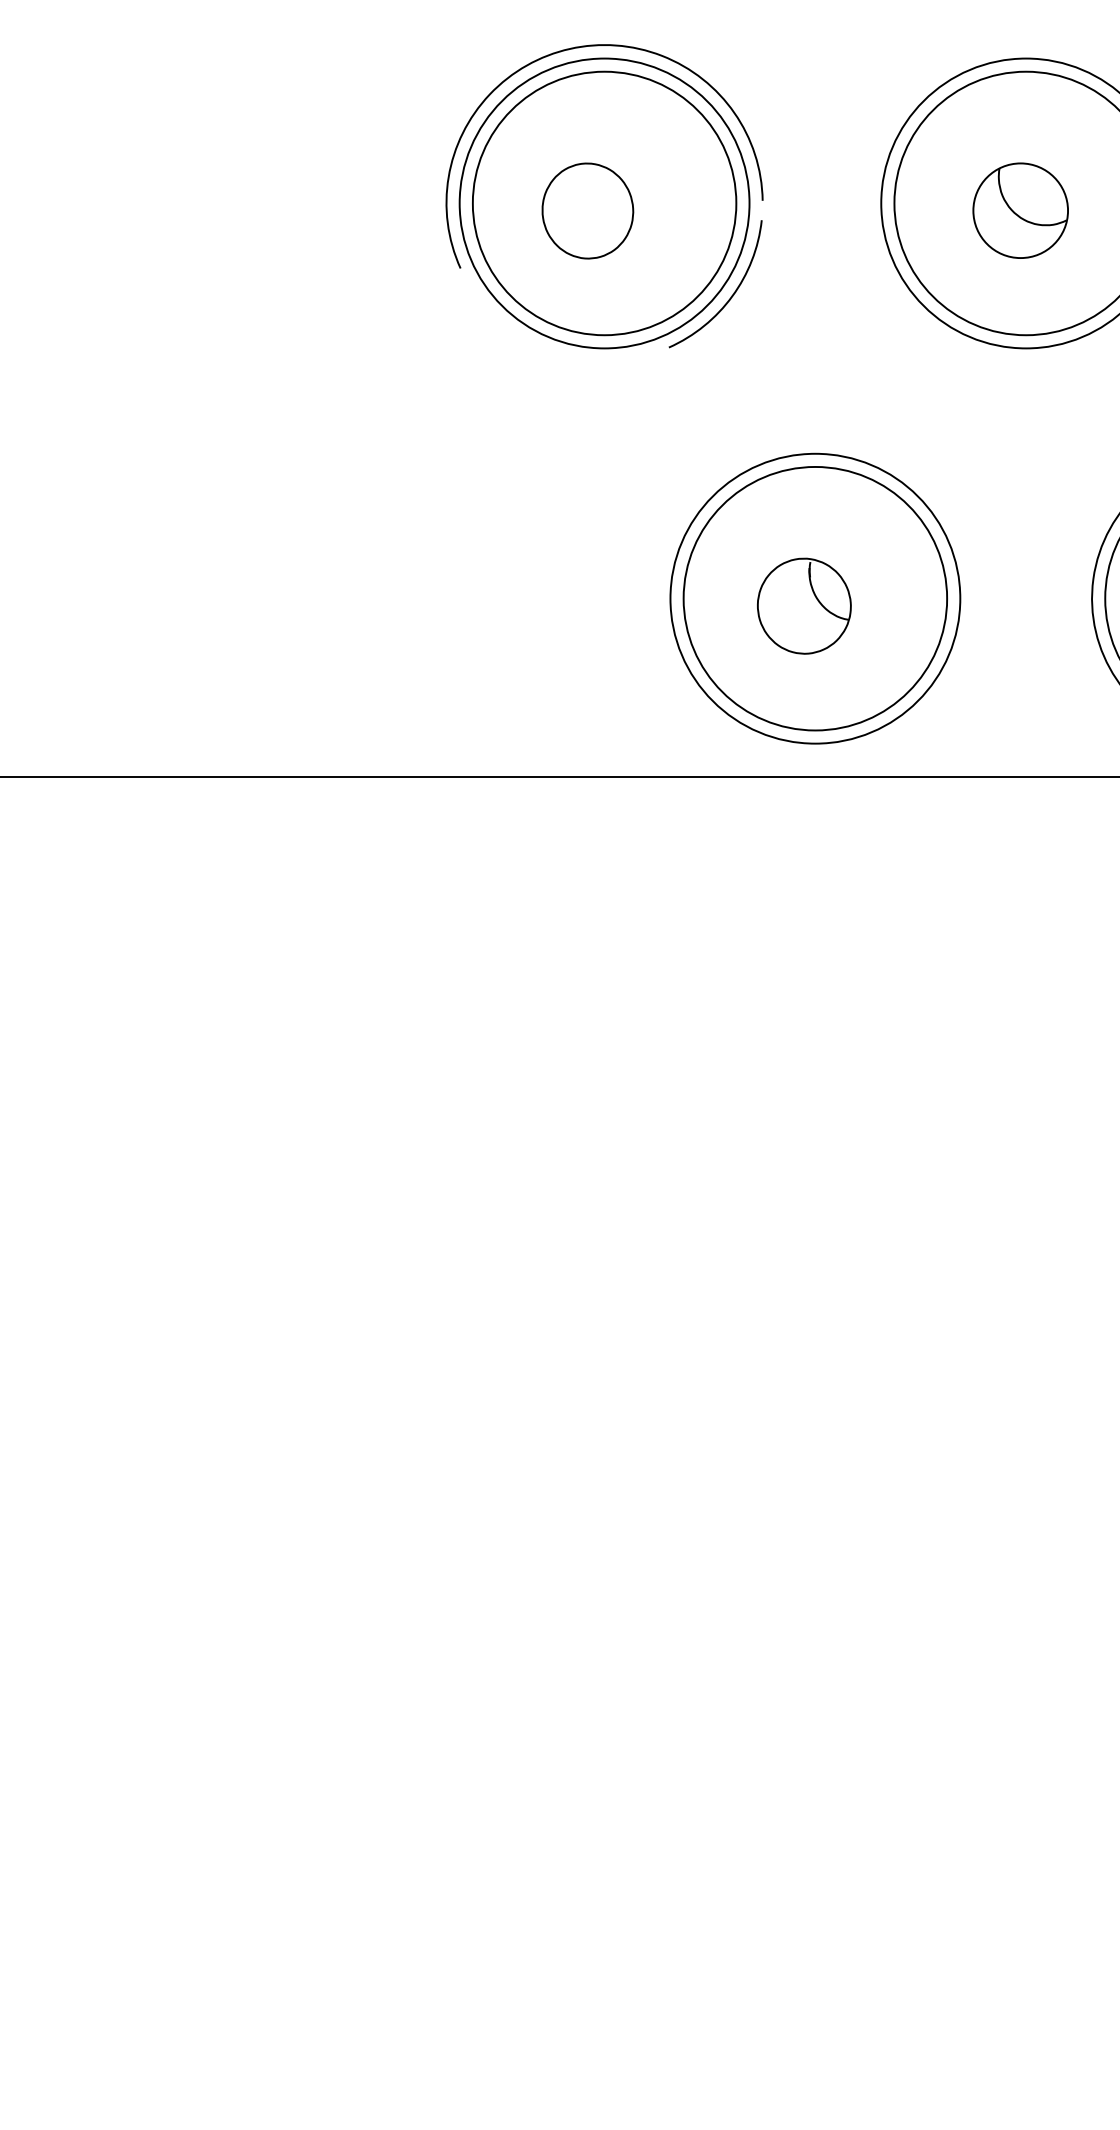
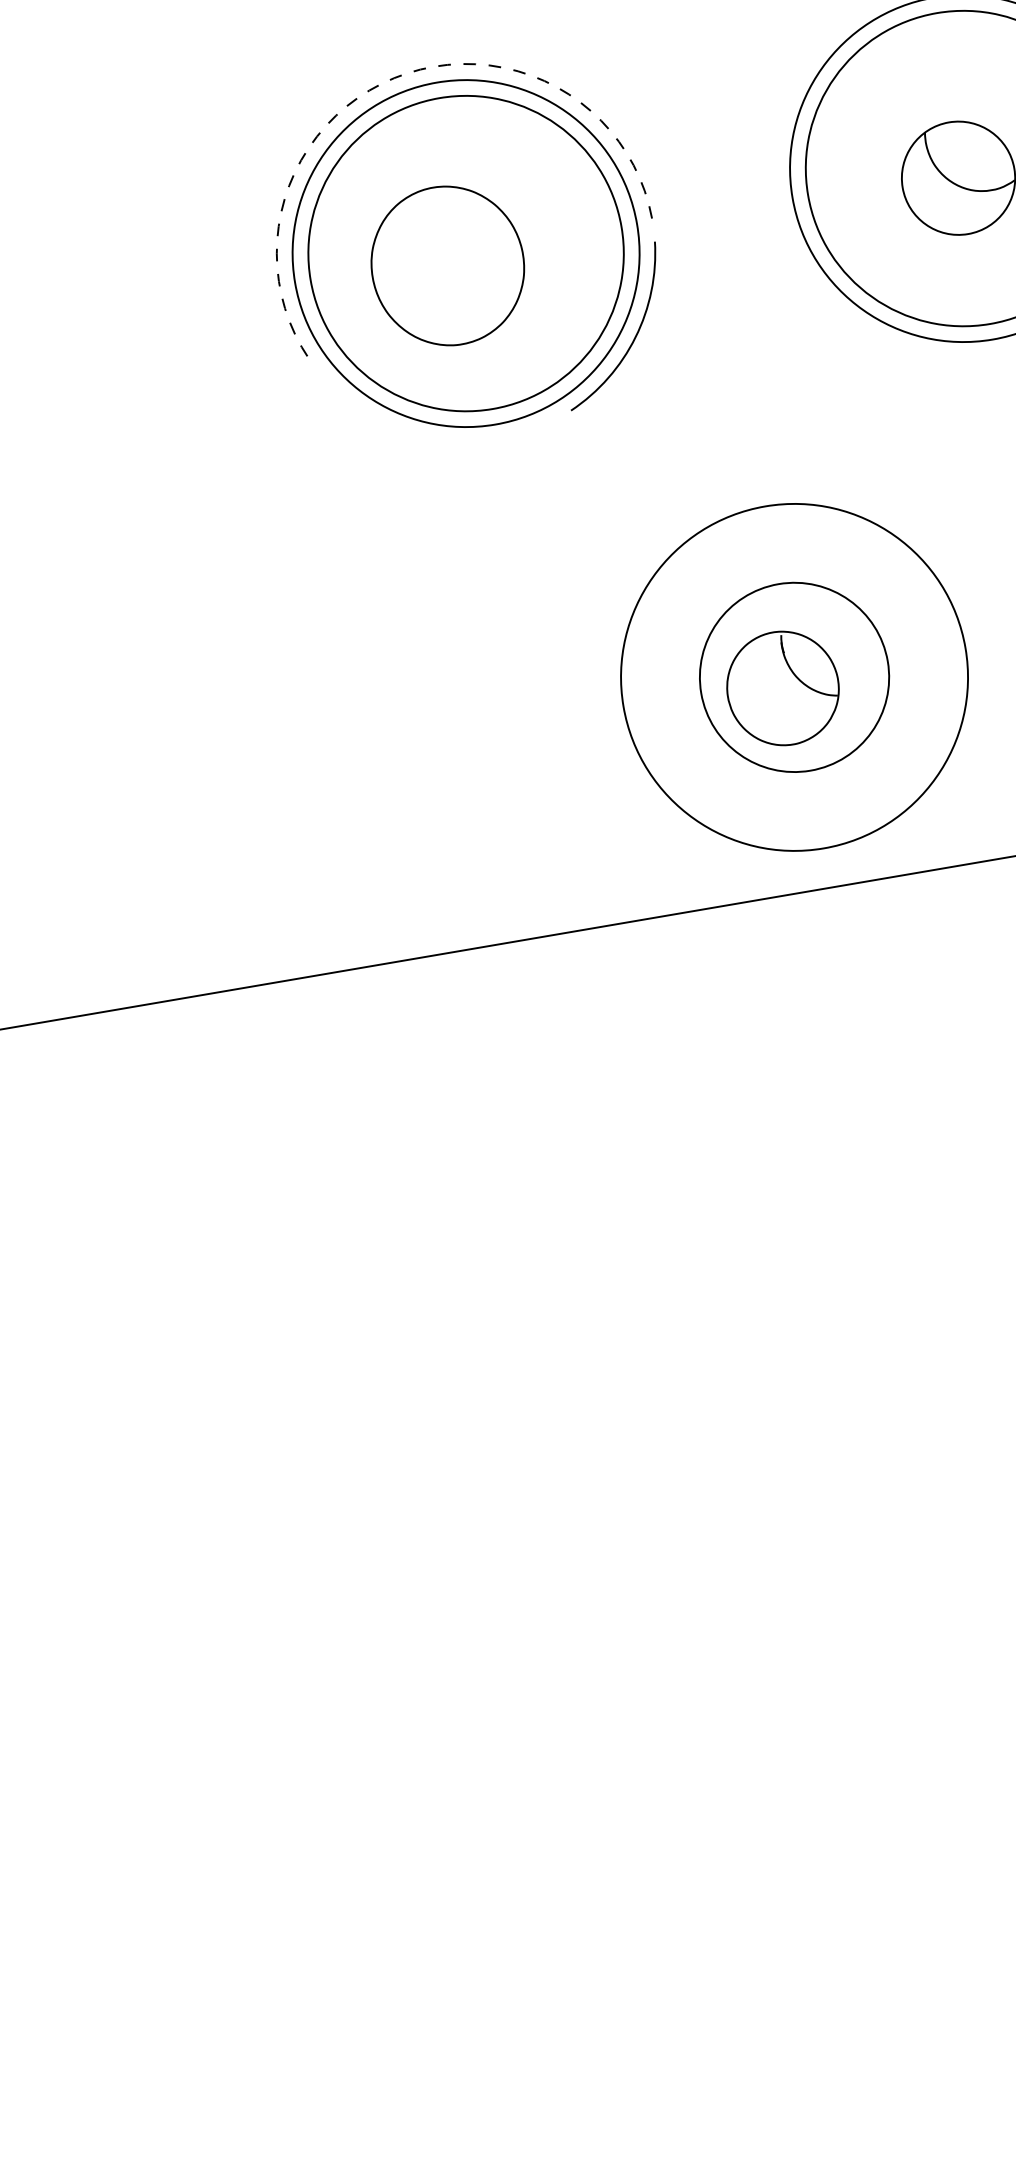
arc: (570, 48) -> (394, 77), solid -> dashed
part: (587, 210) -> (447, 265), size x1.4
circle: (815, 598) -> (794, 677), size x0.6

